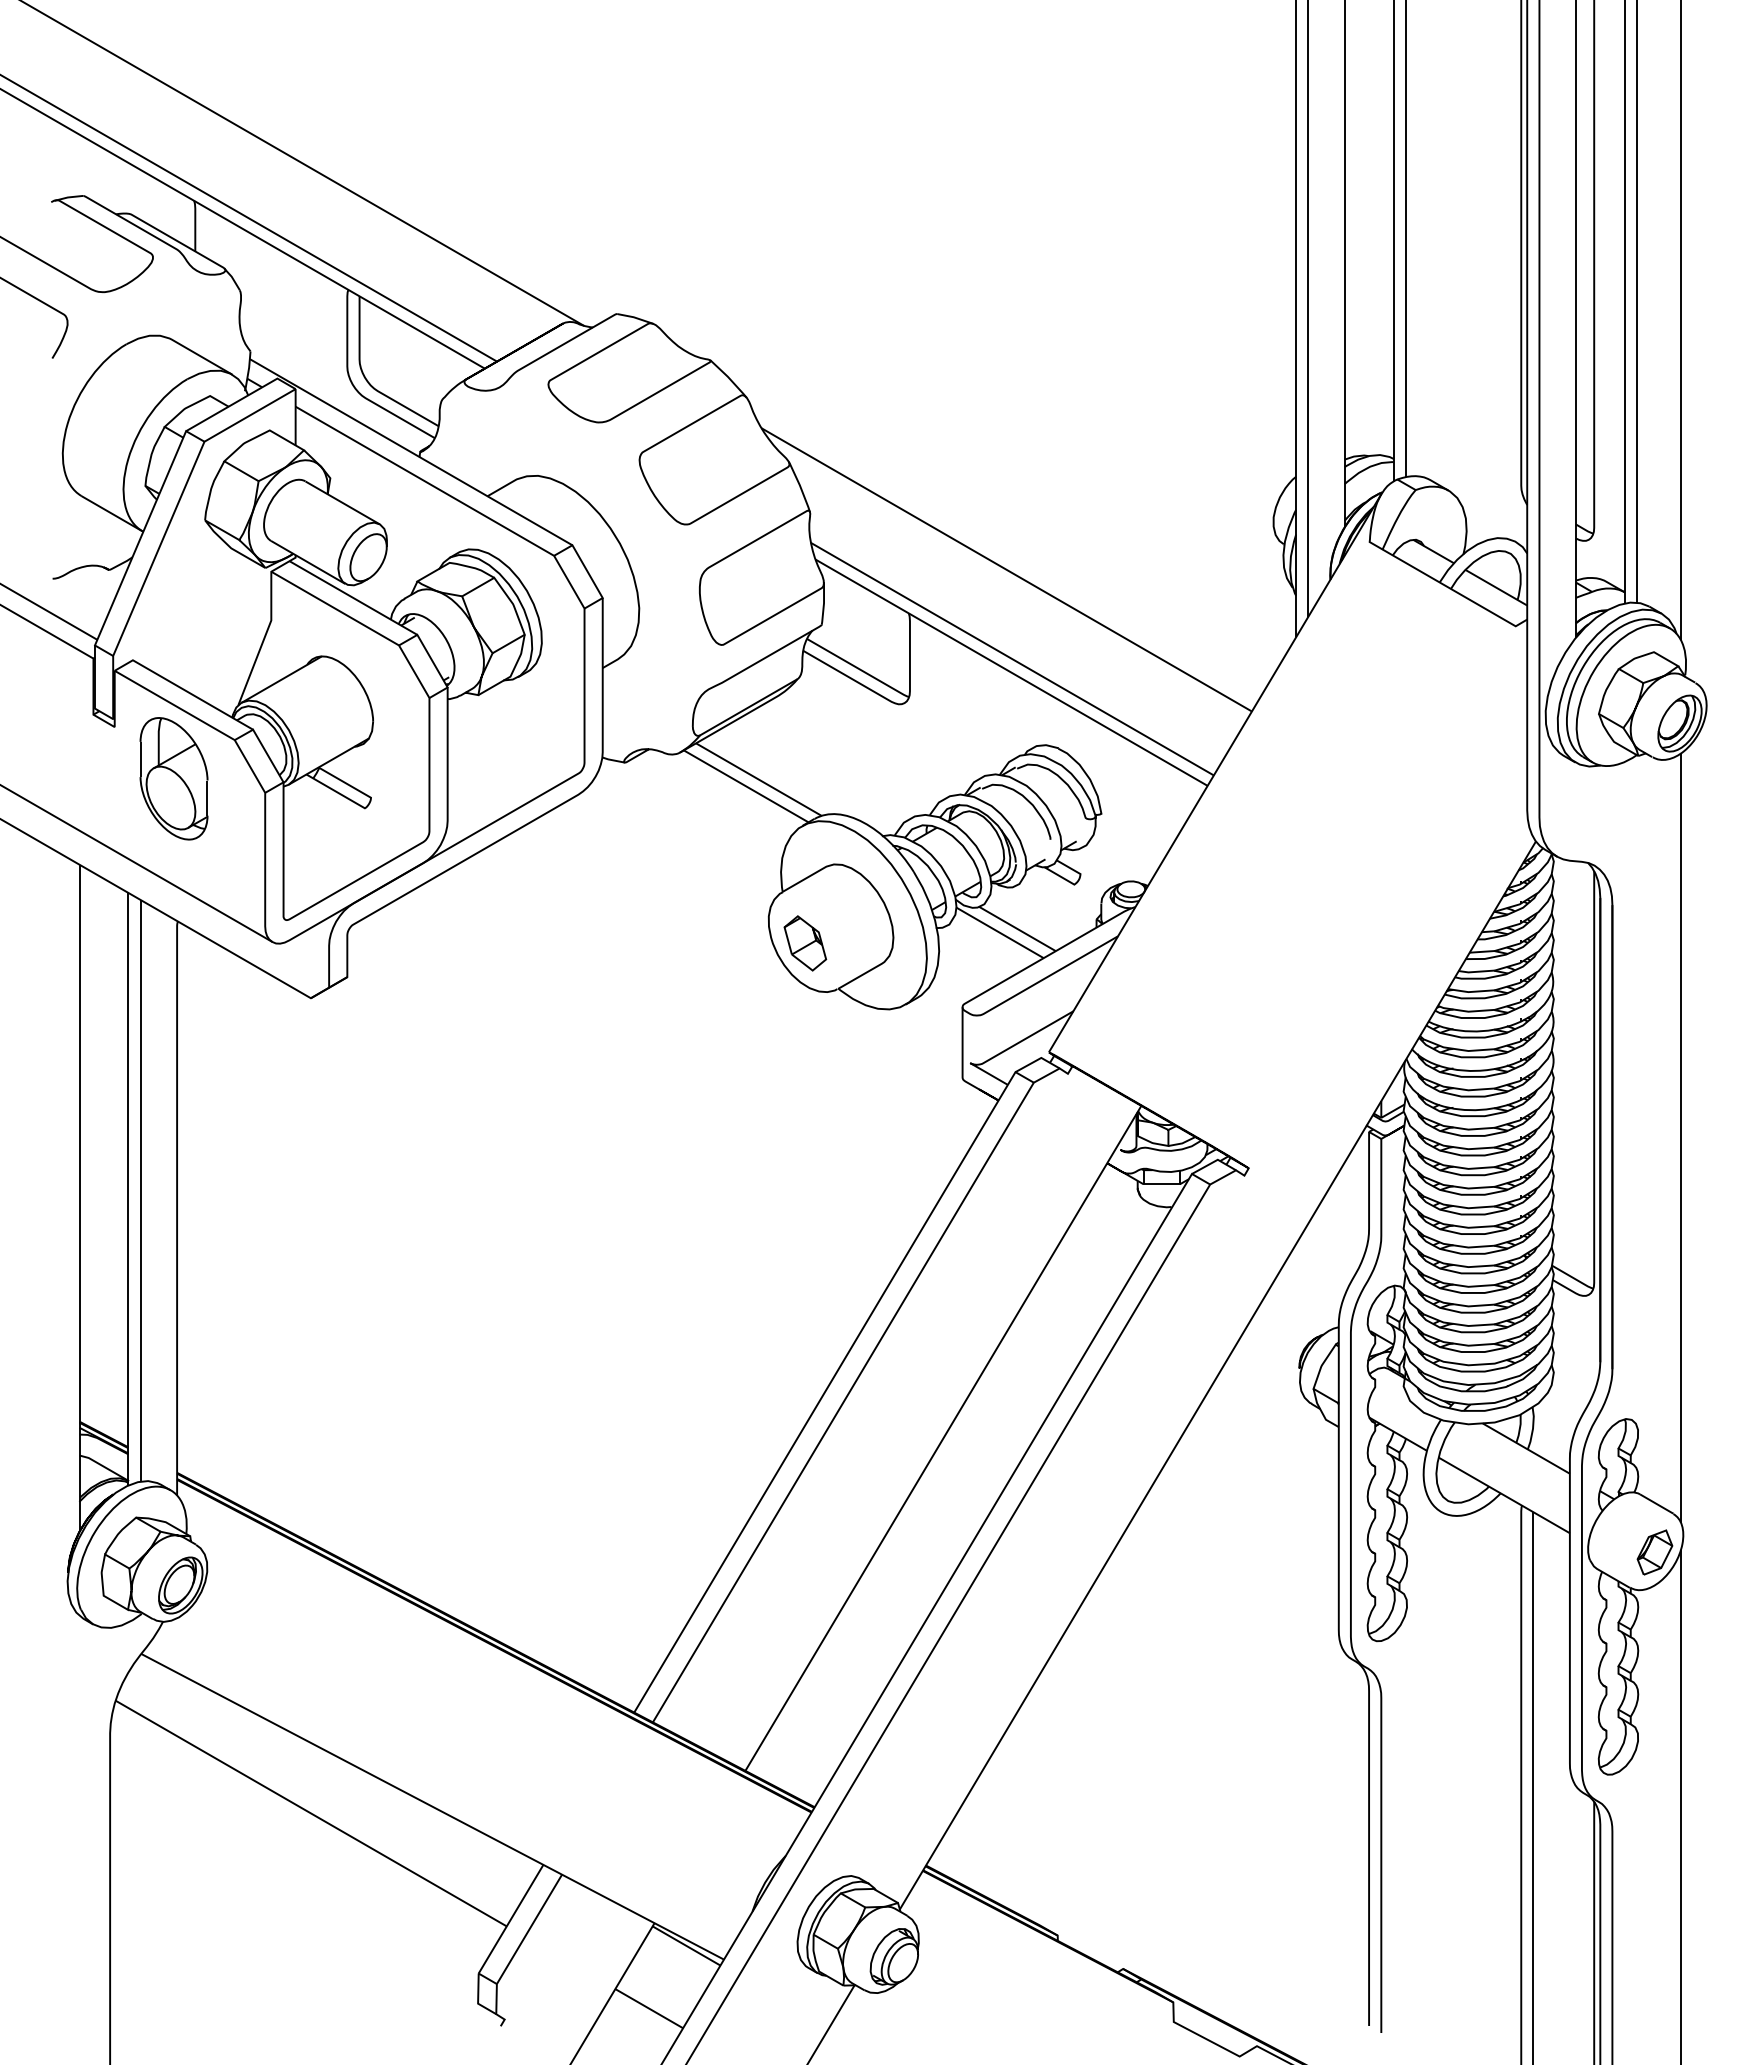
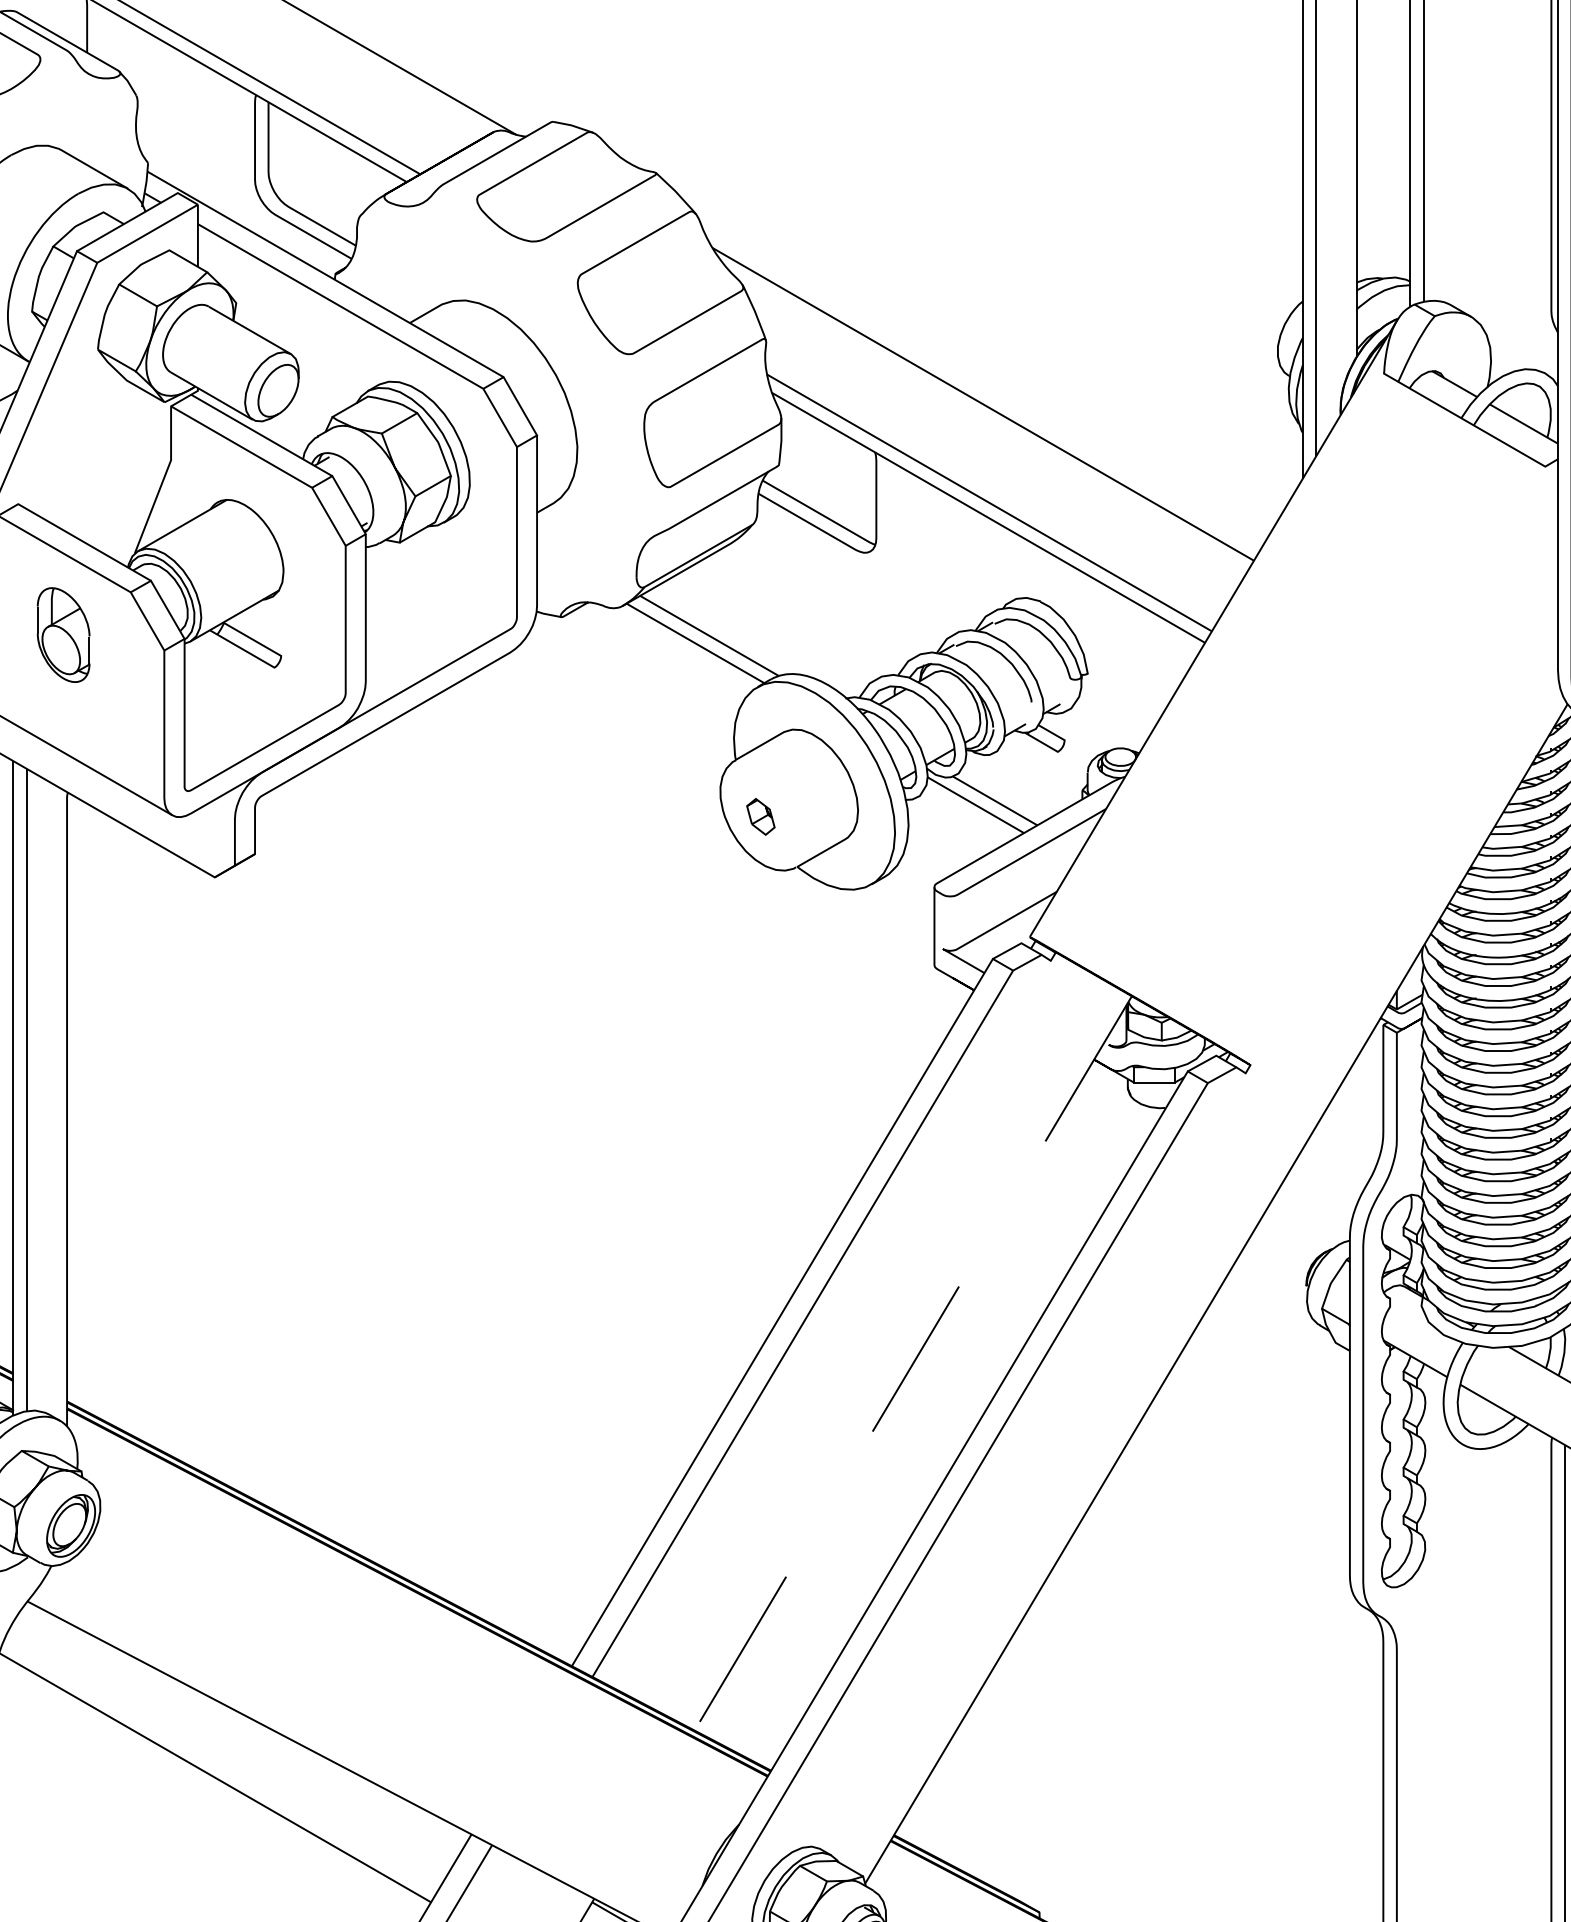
part: (173, 778) -> (63, 634), size x0.7
part: (805, 943) -> (760, 816), size x0.6
line: (943, 1438) -> (913, 1363), solid -> dashed

